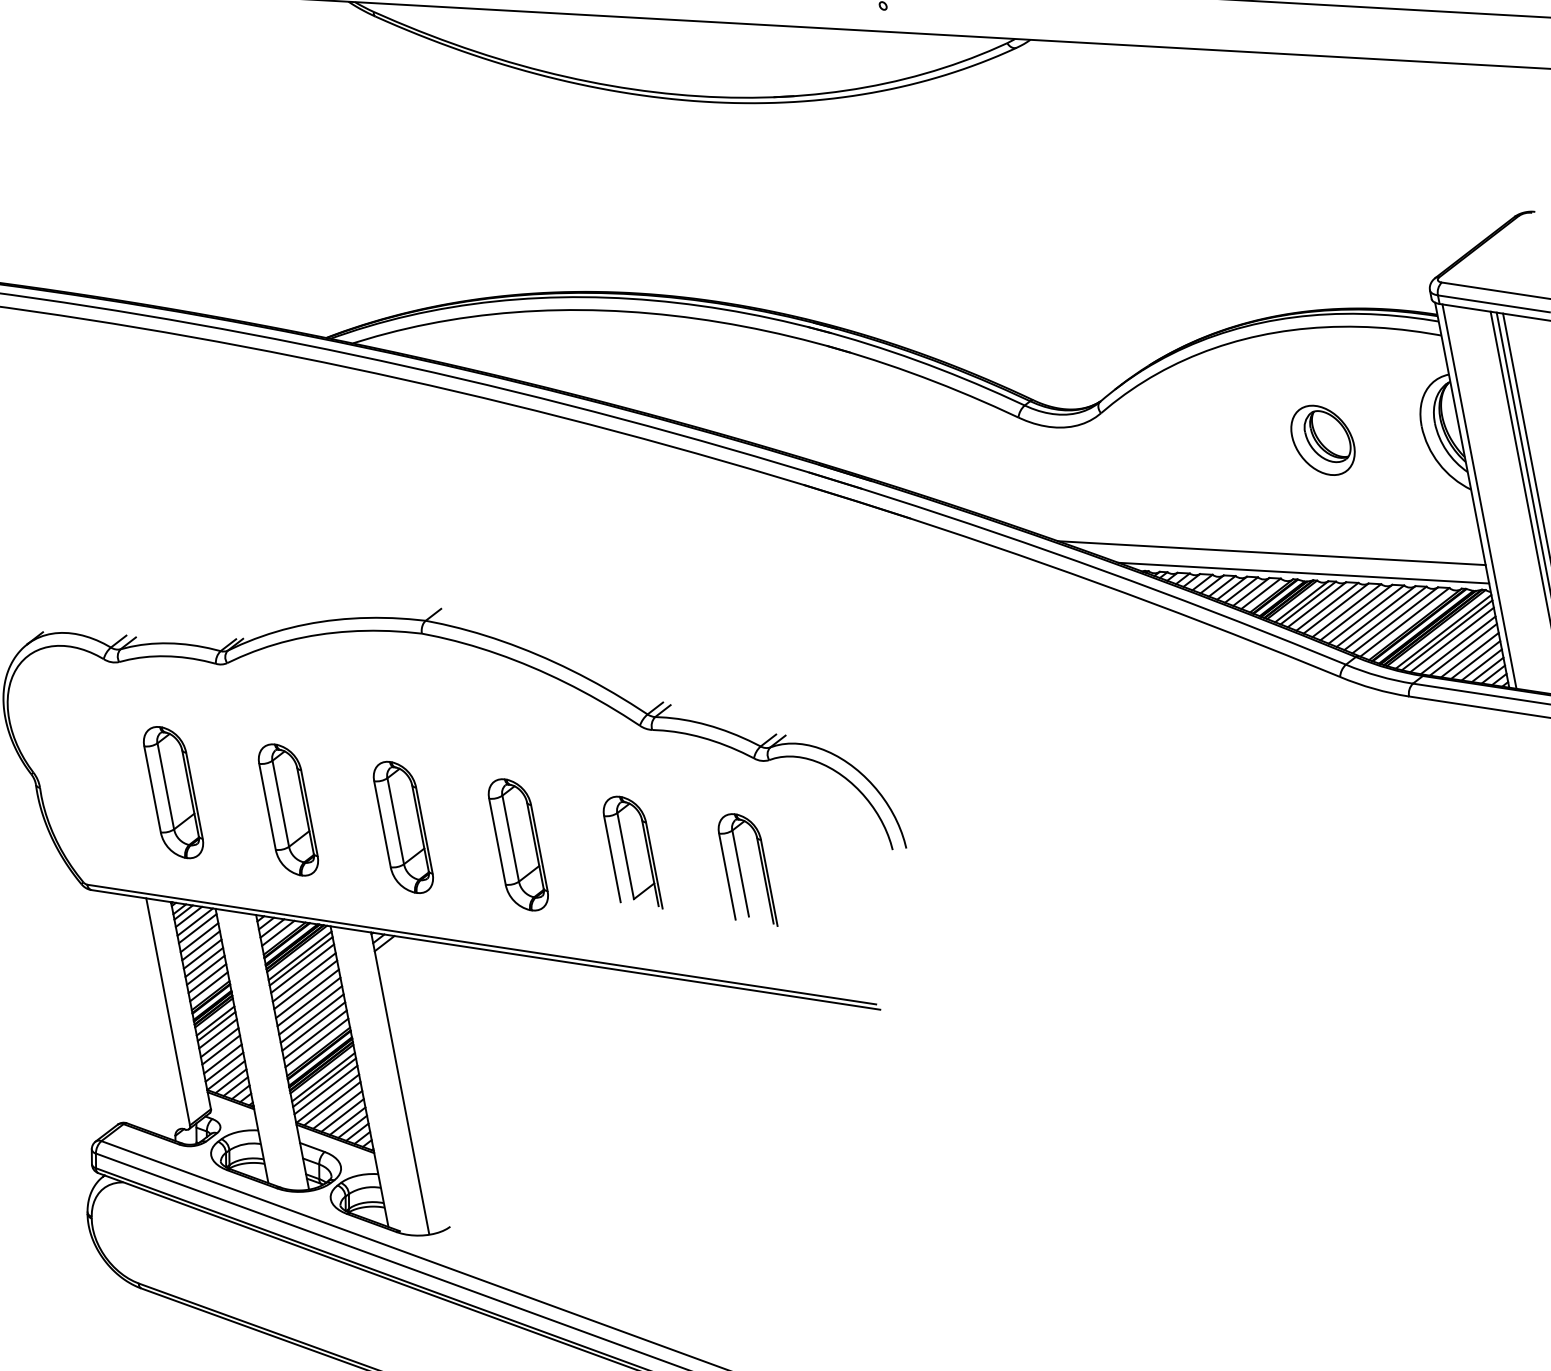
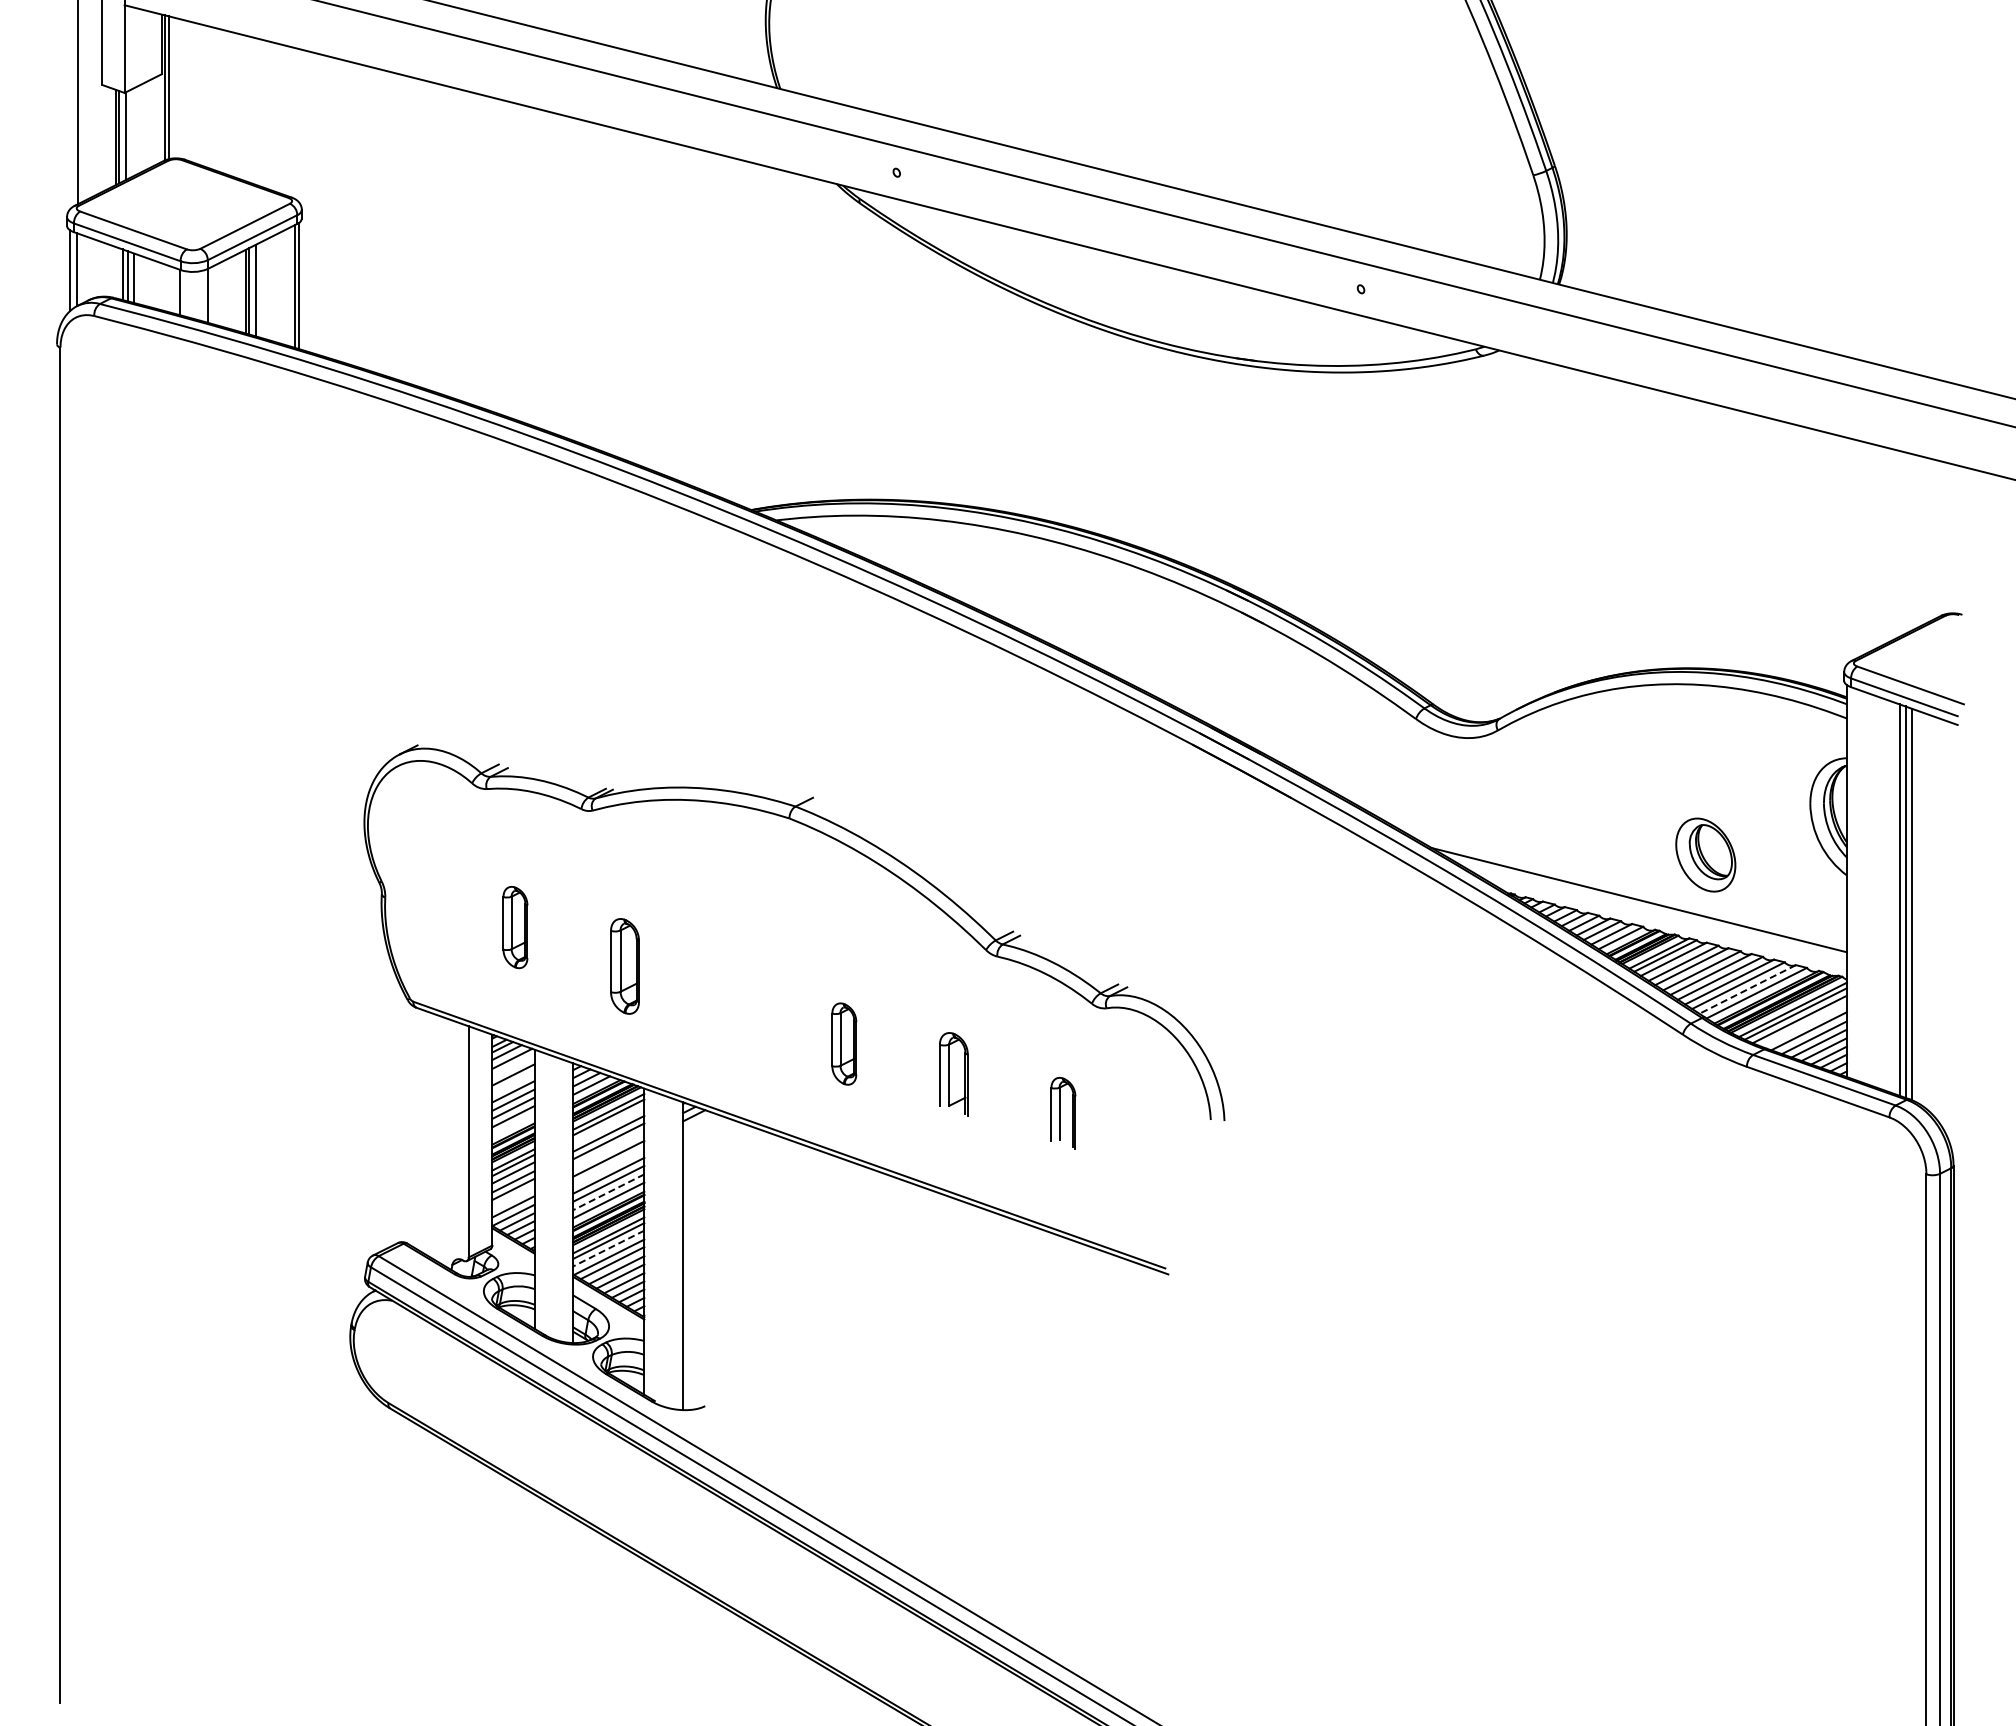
part: (1322, 439) -> (1705, 854), moved
line: (1479, 496) -> (1853, 883), removed
line: (1303, 572) -> (1666, 925), removed
line: (1395, 620) -> (1747, 989), solid -> dashed
line: (1457, 645) -> (1804, 1025), removed
part: (173, 792) -> (515, 927), size x0.6
part: (287, 810) -> (624, 966), size x0.7
part: (403, 826) -> (734, 1004), removed
part: (518, 844) -> (844, 1043), size x0.6
part: (631, 854) -> (953, 1074), size x0.7
part: (746, 871) -> (1063, 1113), size x0.6
line: (197, 928) -> (513, 1065), removed
line: (200, 945) -> (513, 1082), removed
line: (302, 968) -> (608, 1124), removed
line: (208, 986) -> (513, 1124), removed
line: (307, 993) -> (608, 1150), removed
line: (310, 1010) -> (608, 1167), removed
line: (315, 1035) -> (608, 1192), solid -> dashed
line: (222, 1059) -> (513, 1198), removed
line: (325, 1090) -> (608, 1248), solid -> dashed

